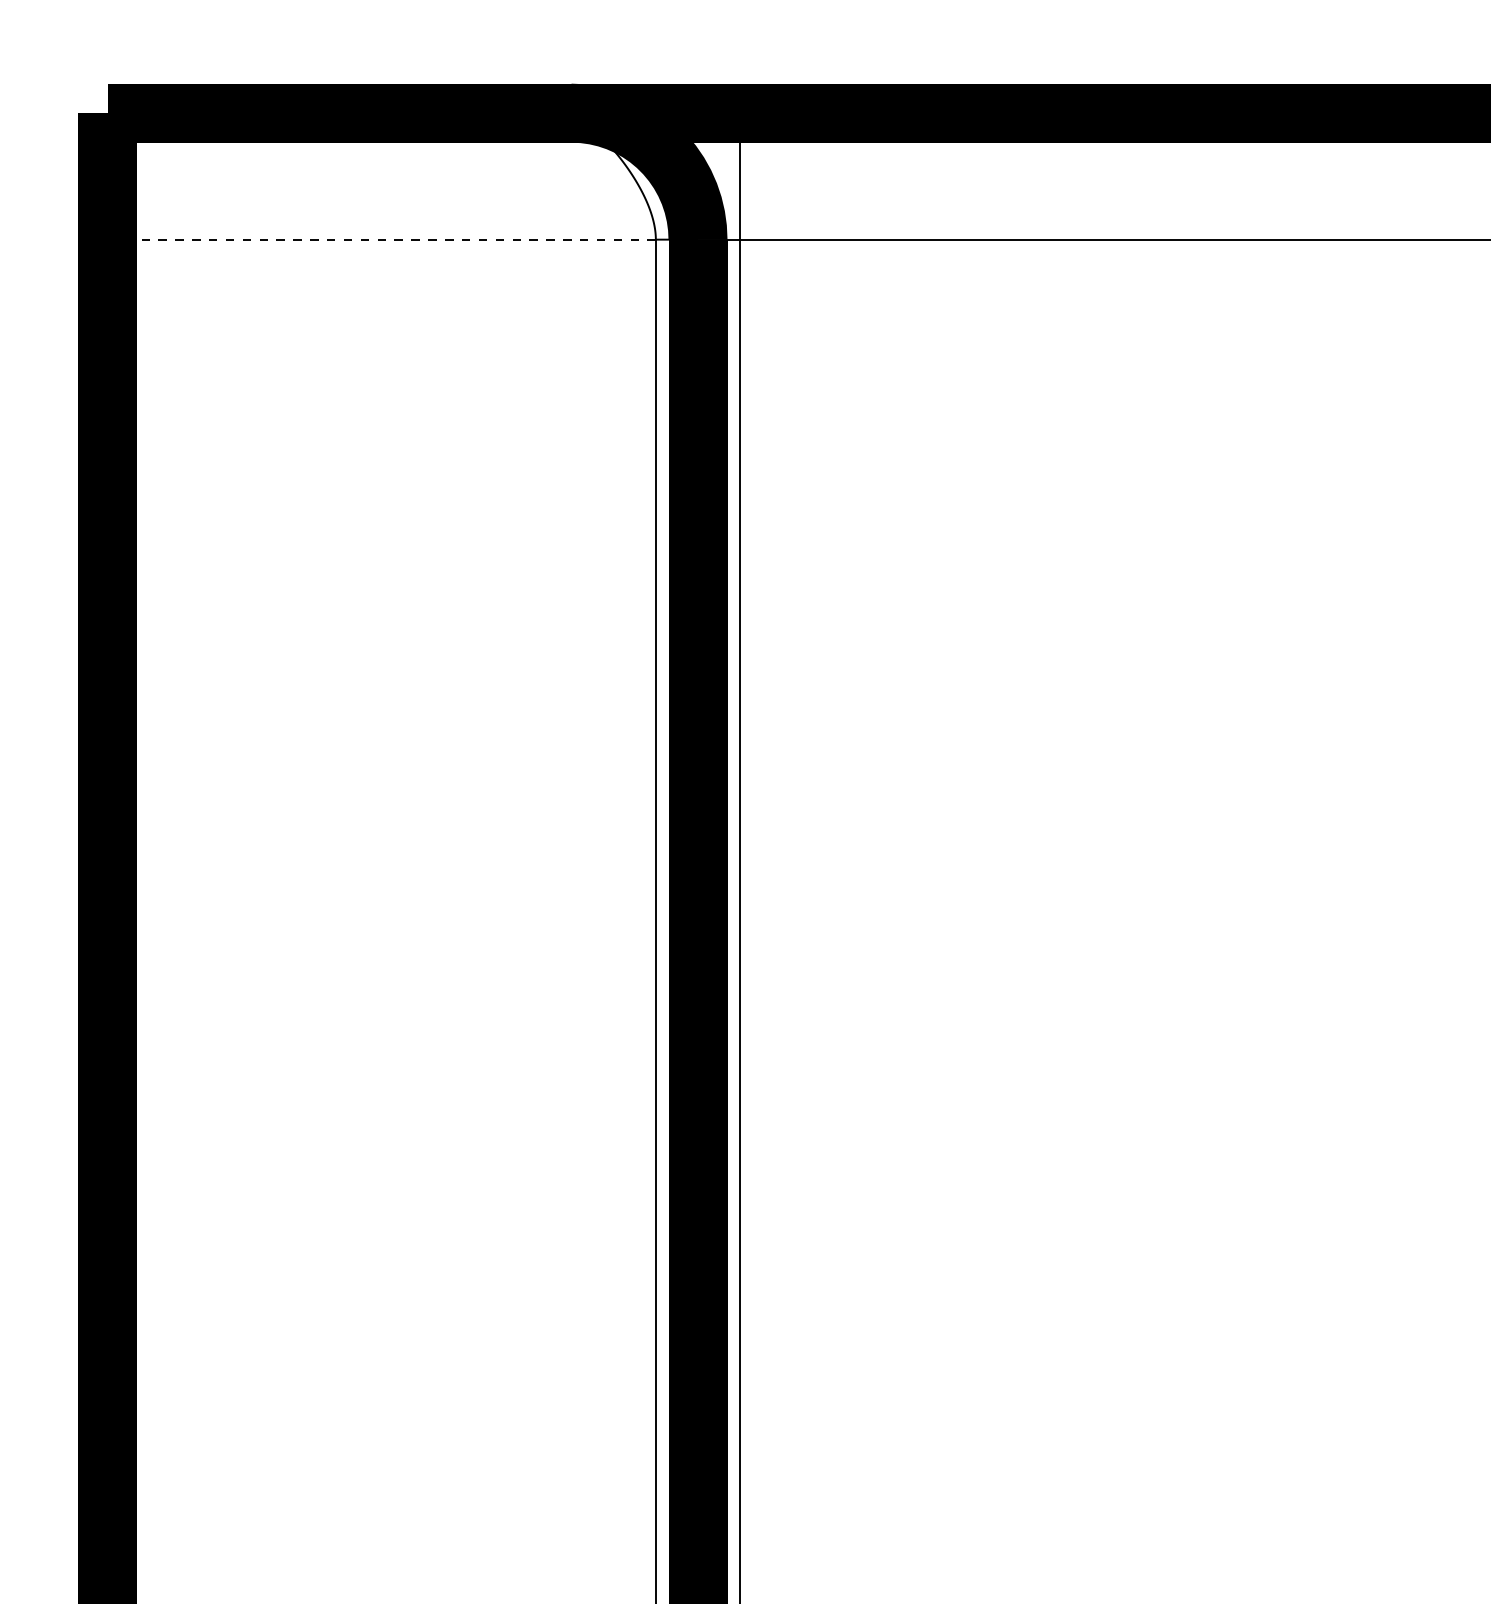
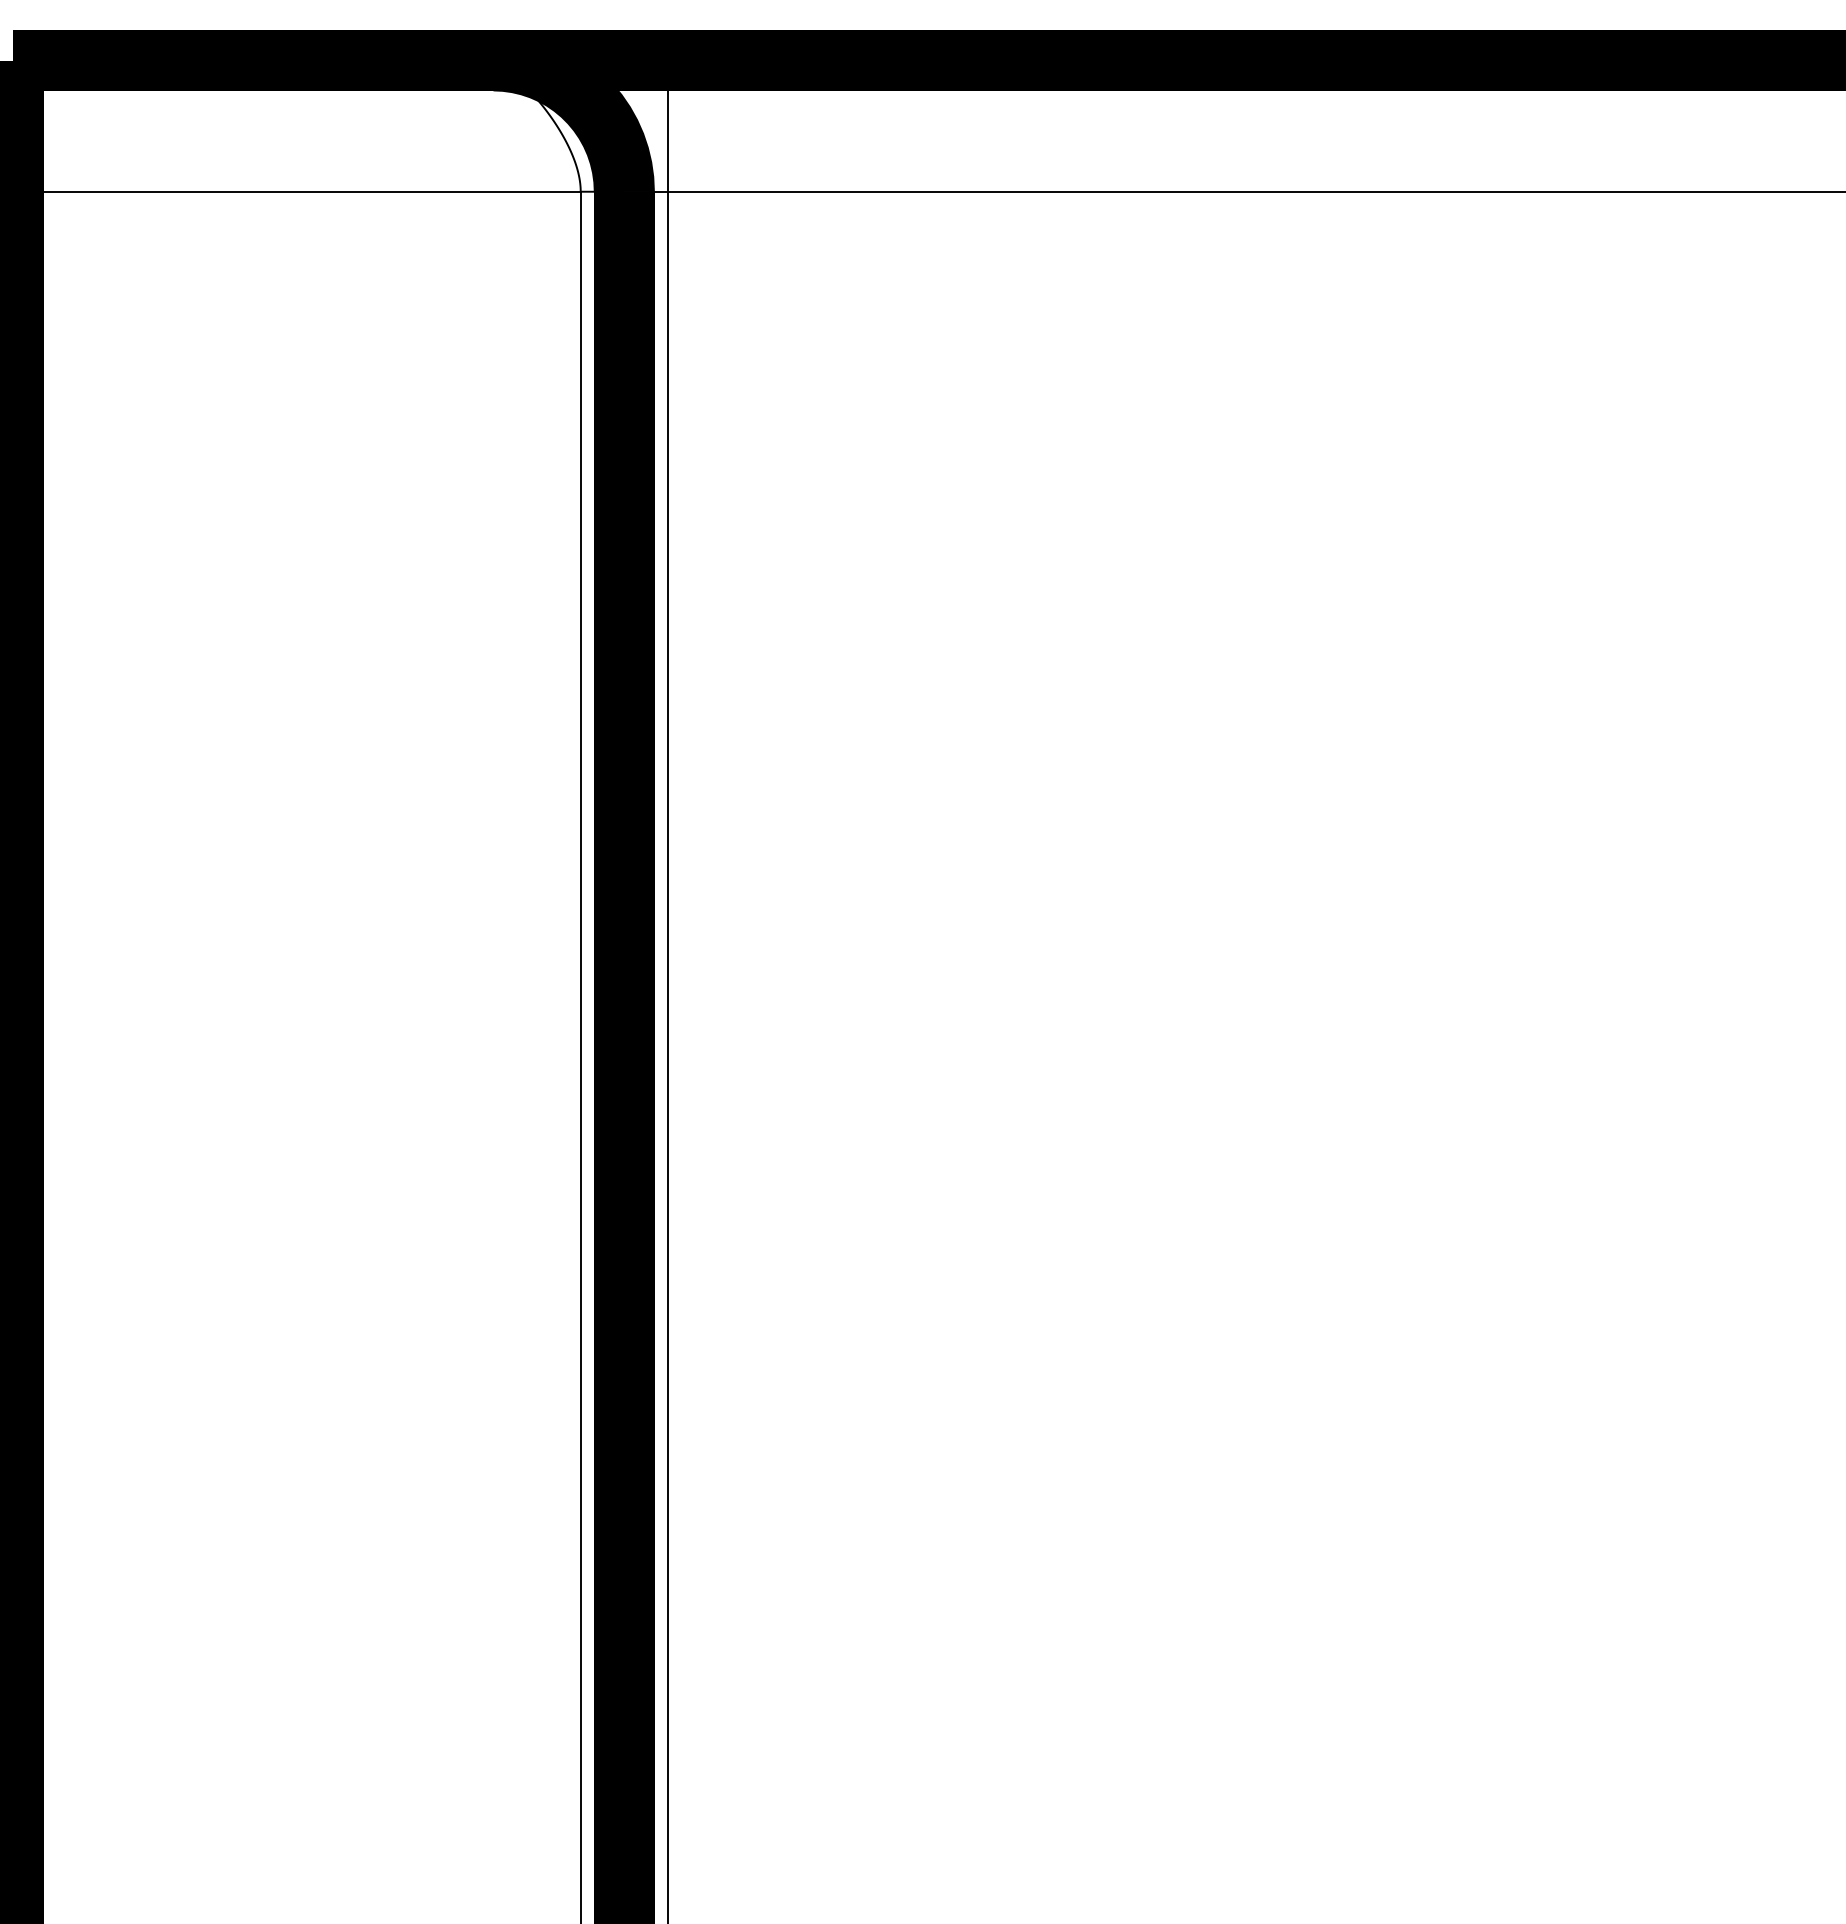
line: (382, 239) -> (297, 191), dashed -> solid

